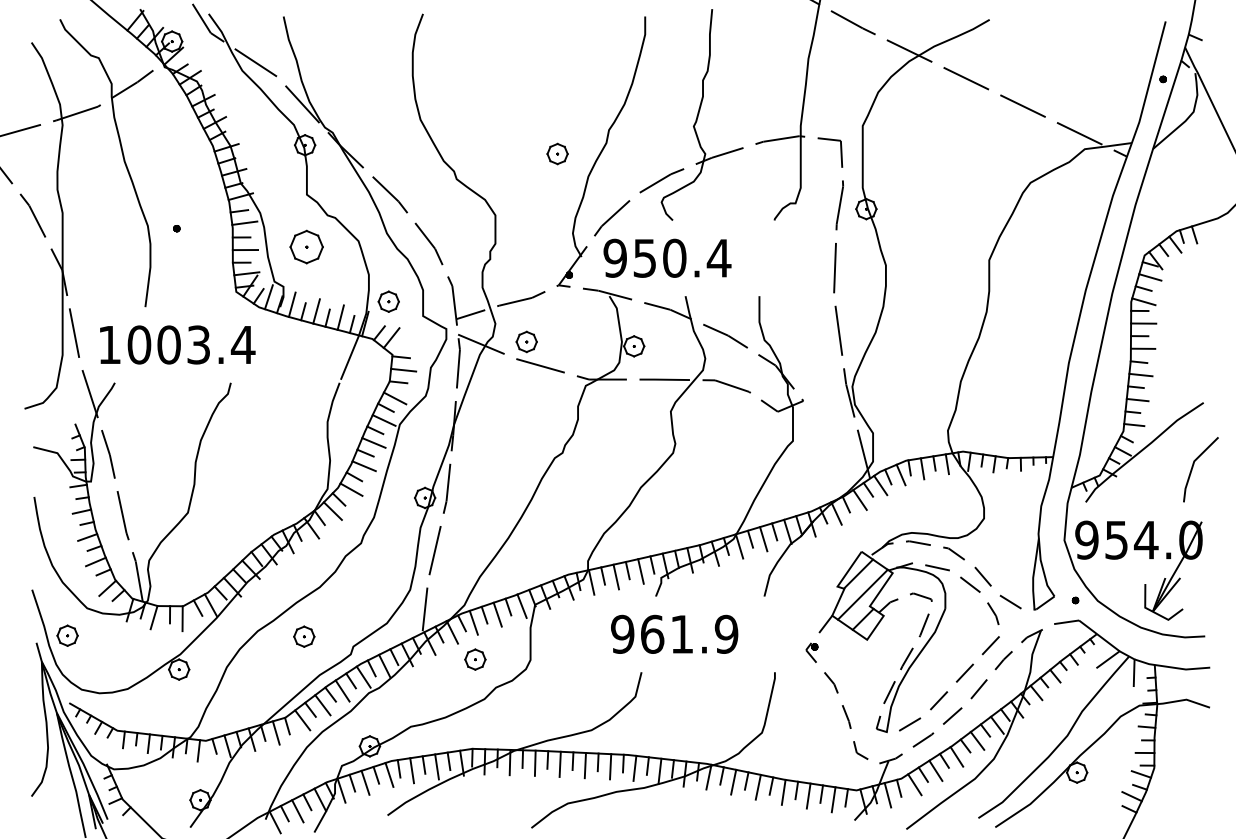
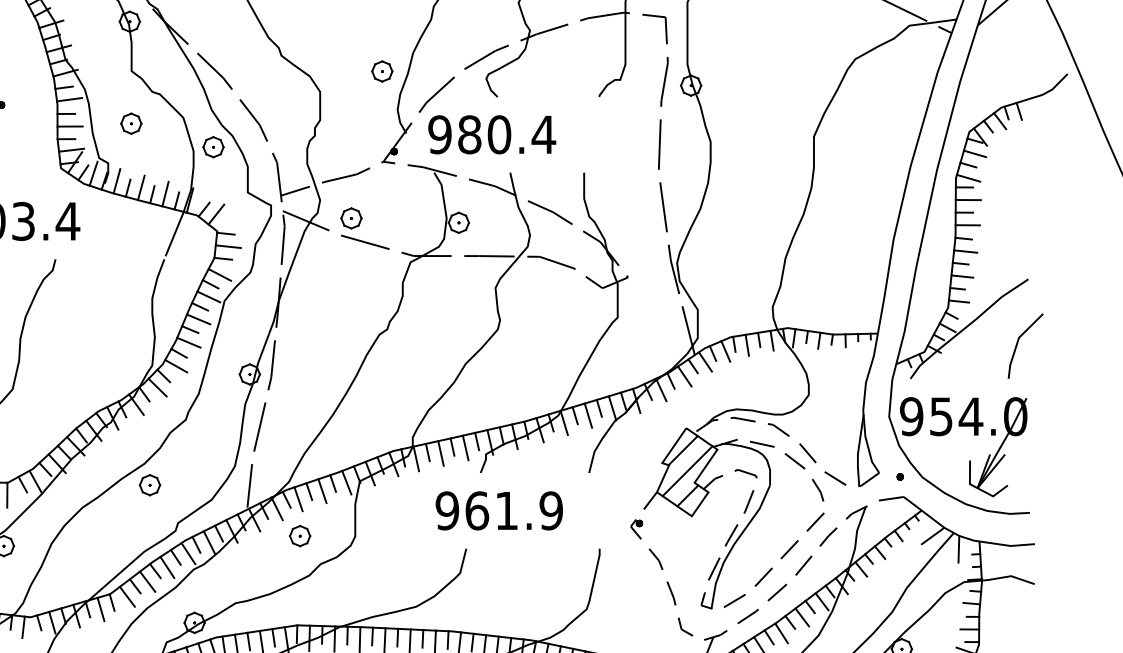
part: (557, 153) -> (382, 70), moved
part: (306, 247) -> (131, 123), size x0.62
text: (644, 257) -> (469, 133), 950.4 -> 980.4
part: (388, 301) -> (213, 146), moved
part: (304, 636) -> (150, 484), moved

